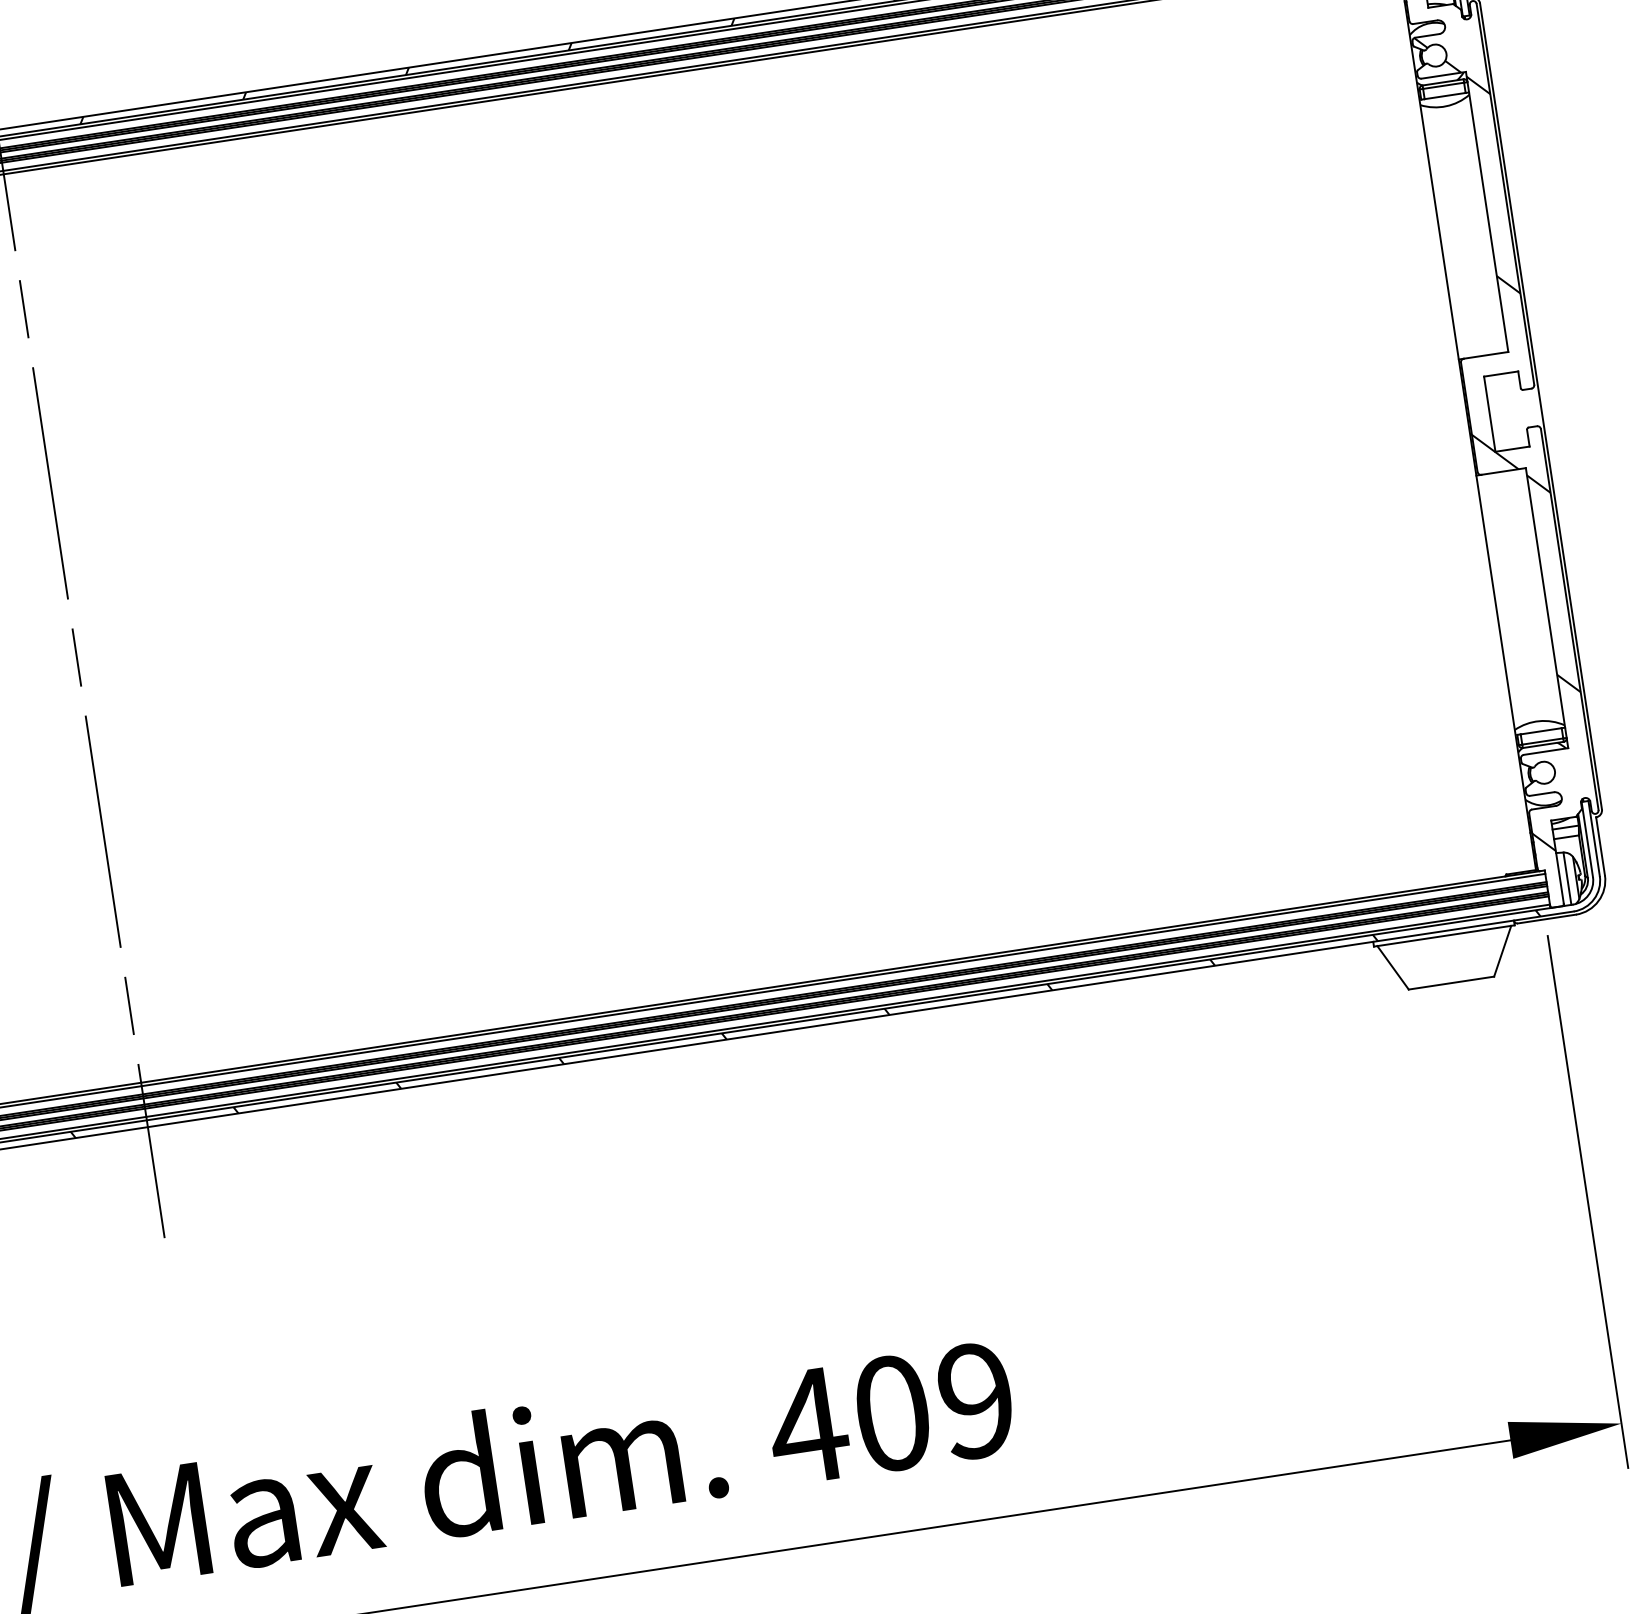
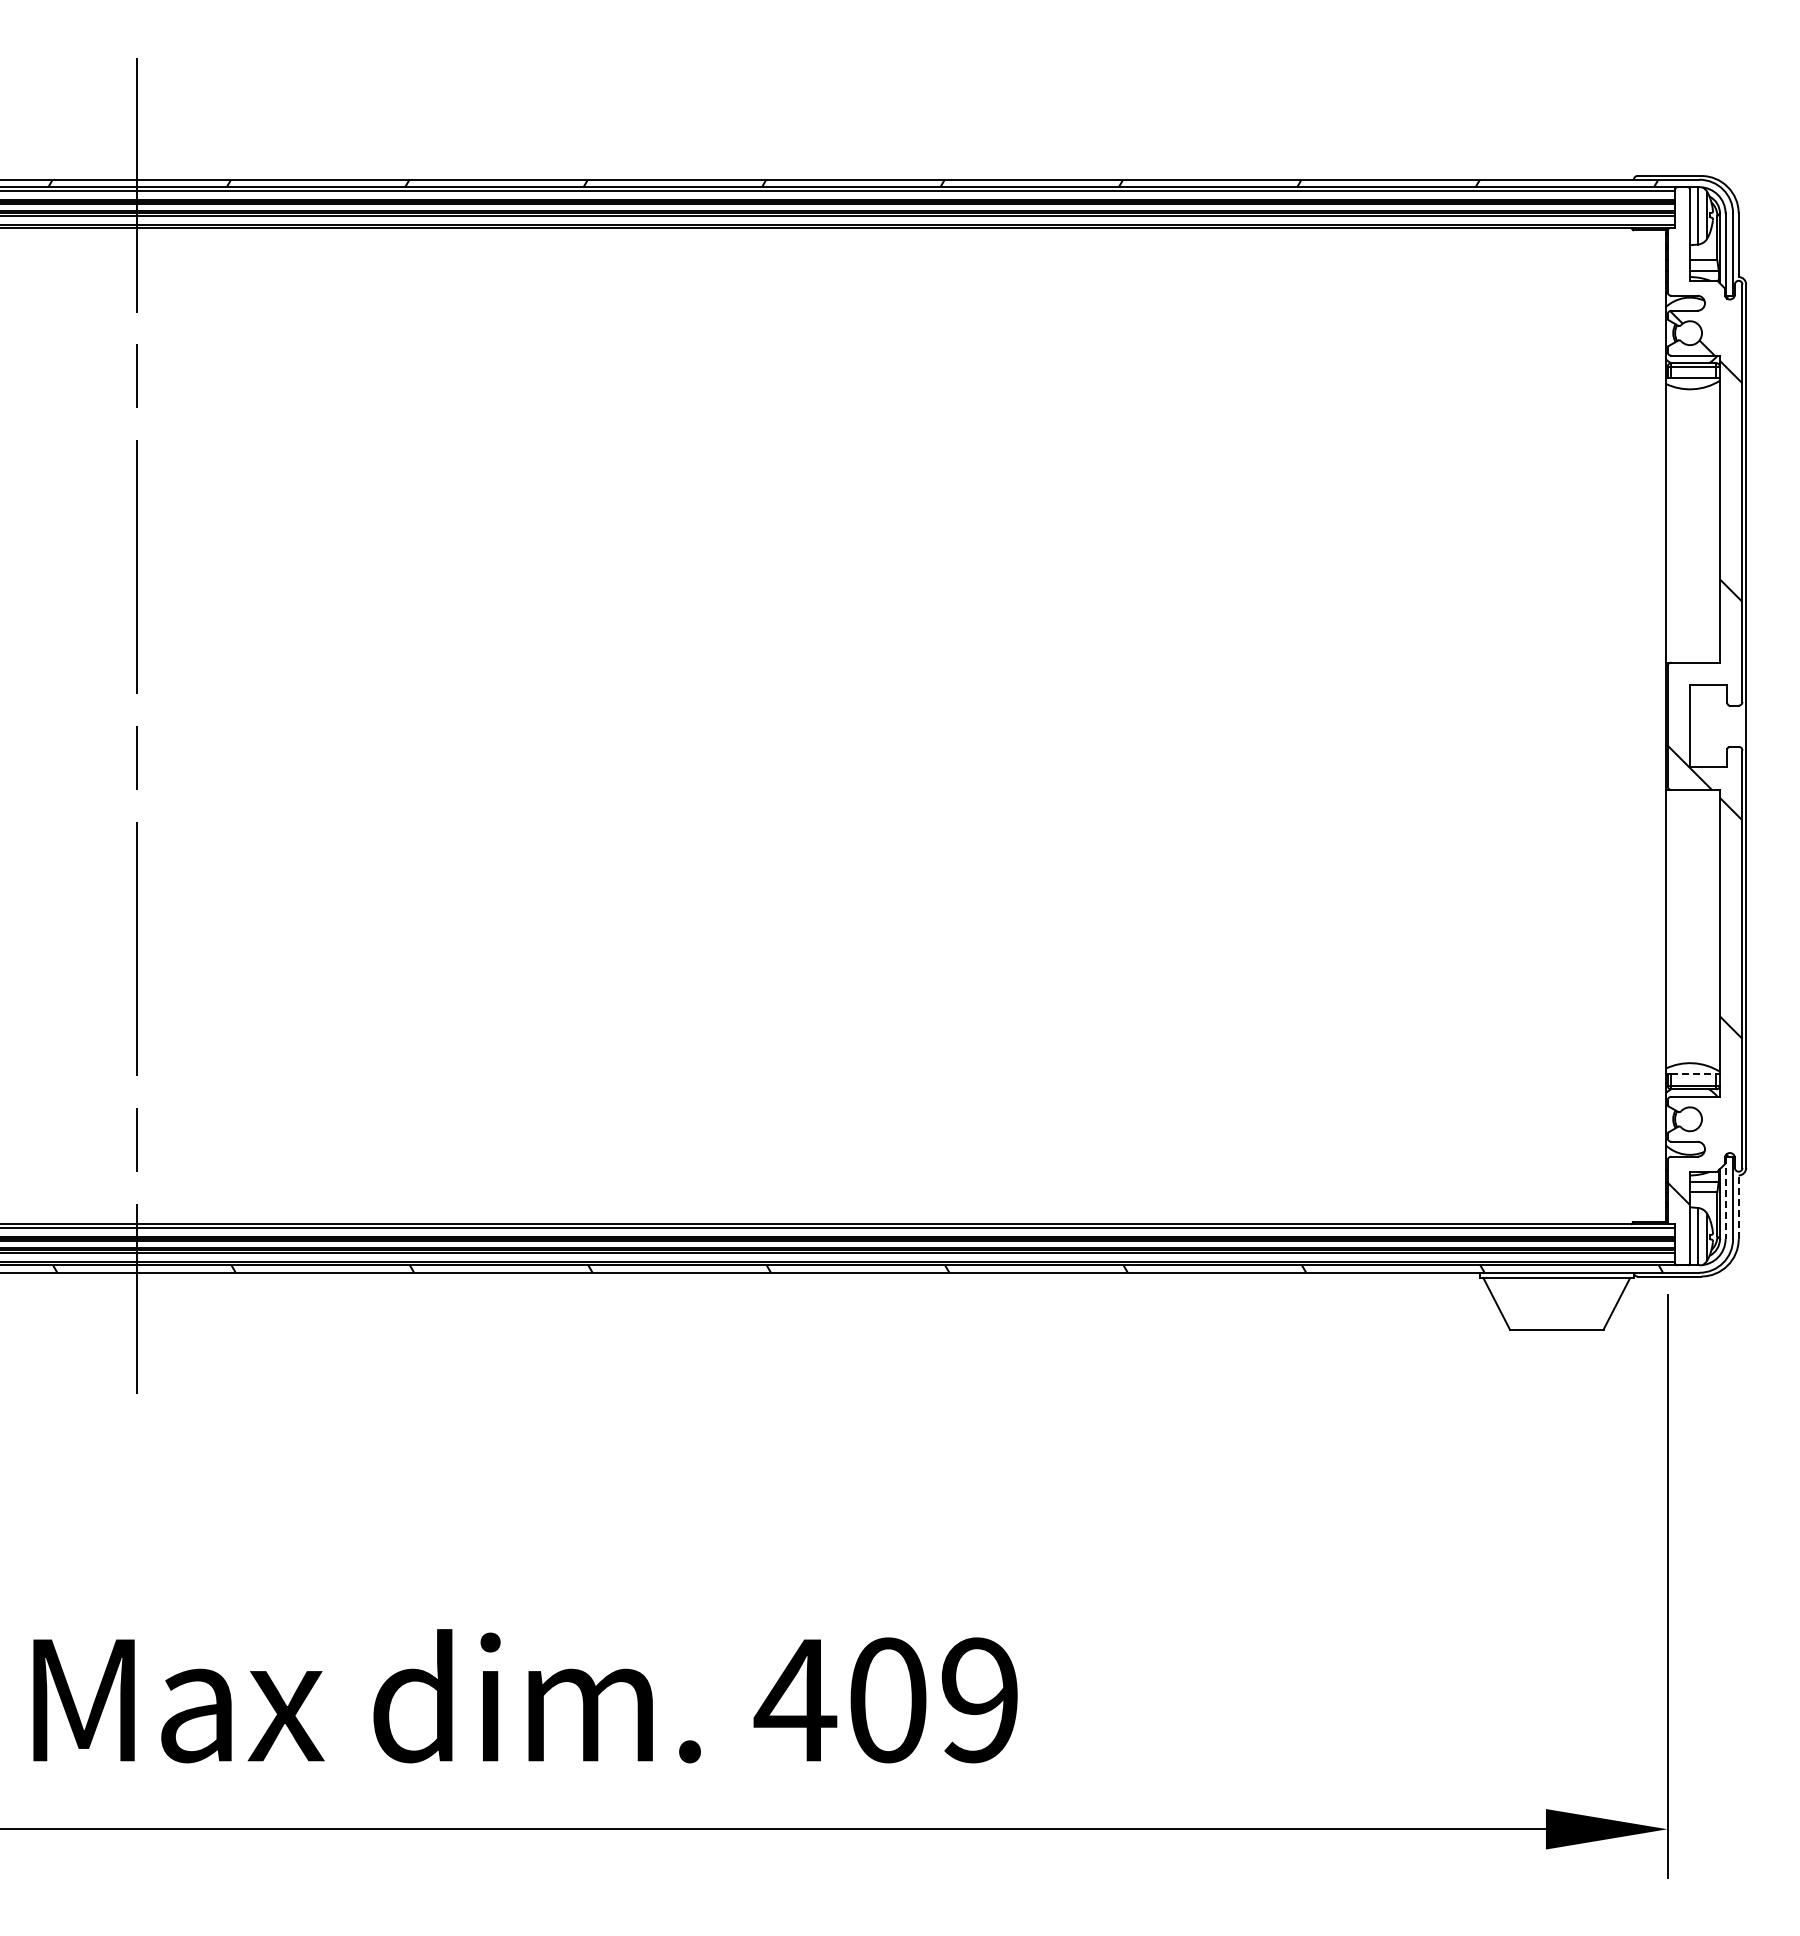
line: (1541, 731) -> (1694, 1074), solid -> dashed
line: (1587, 840) -> (1725, 1198), solid -> dashed
line: (1600, 846) -> (1738, 1207), solid -> dashed

